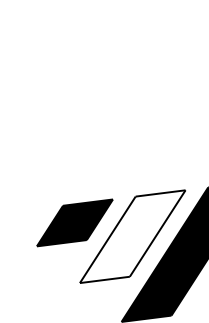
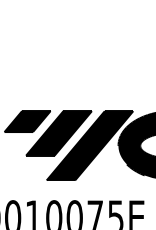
fill: (131, 236) -> (58, 133), added

